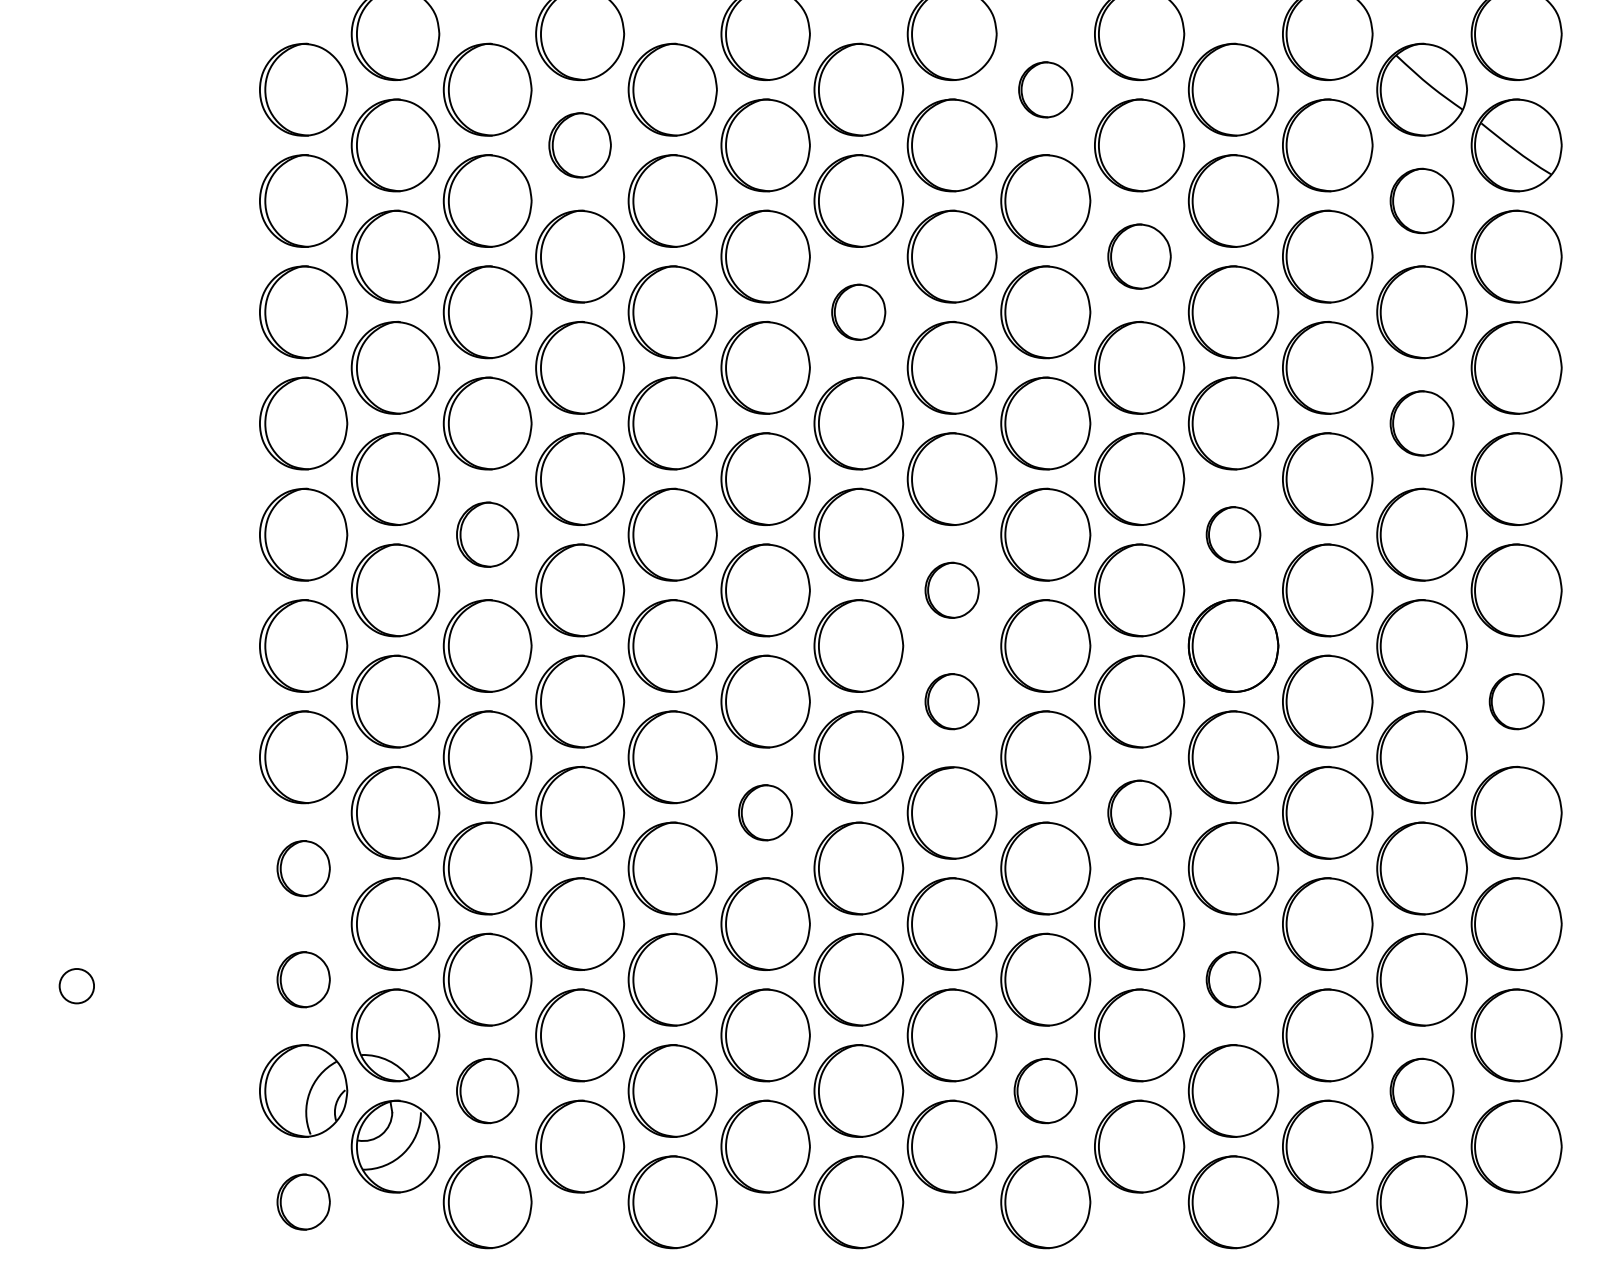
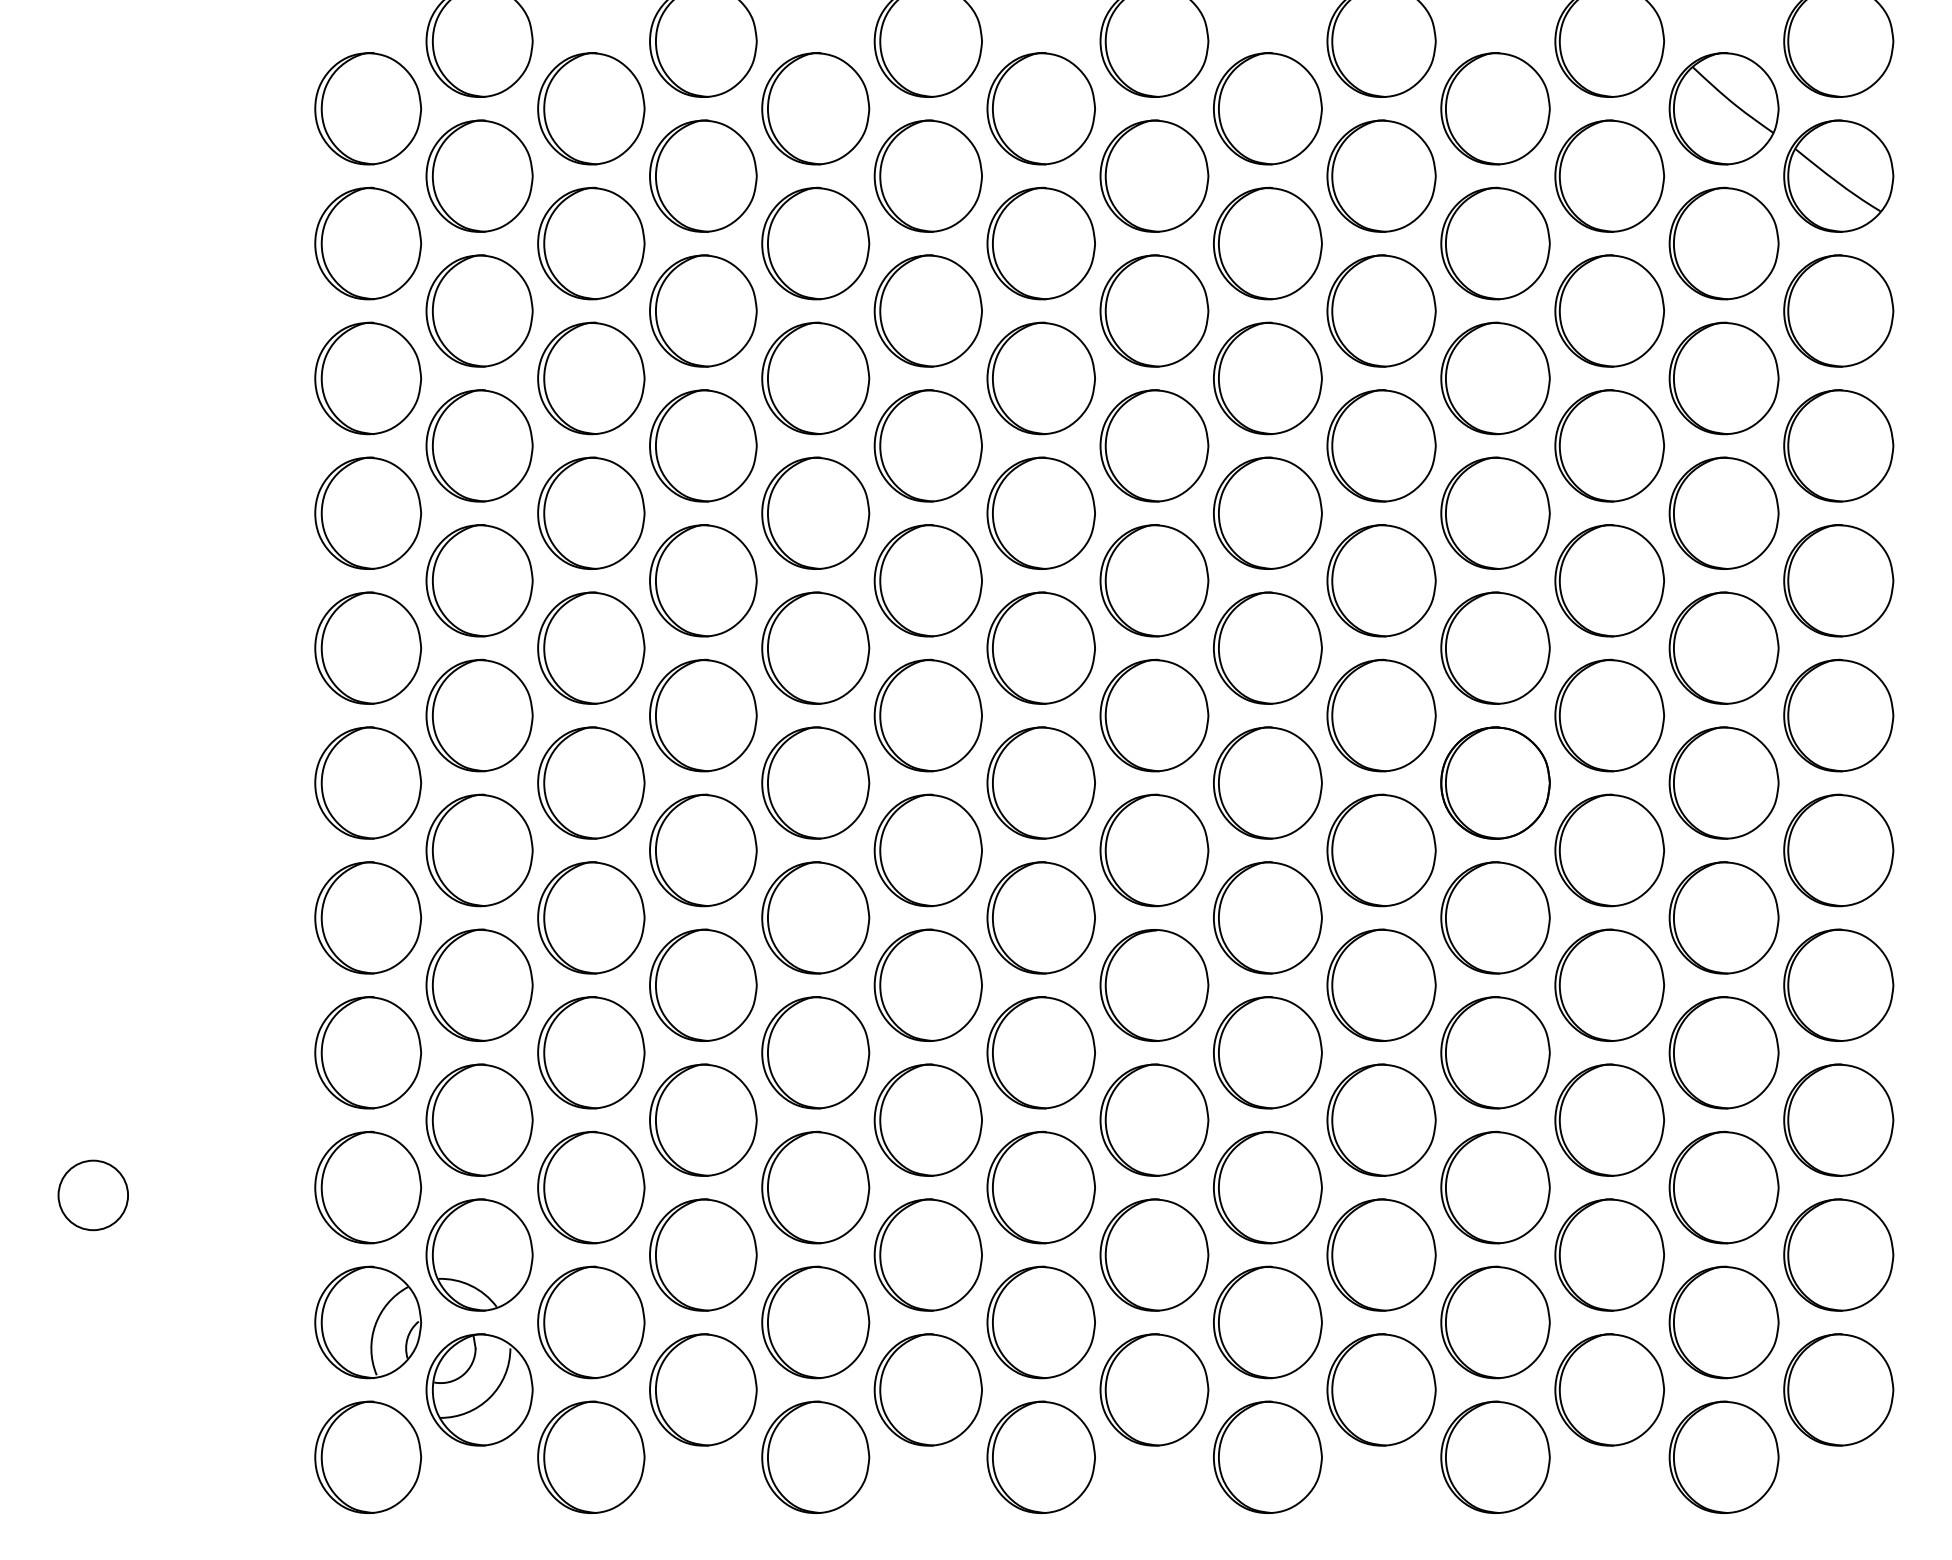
part: (1045, 89) -> (1267, 108), size x1.67
part: (580, 144) -> (703, 175), size x1.43
part: (1421, 200) -> (1723, 243), size x1.43
part: (1139, 256) -> (1381, 310), size x1.43
part: (858, 312) -> (1040, 378), size x1.67
part: (1421, 422) -> (1723, 512), size x1.43
part: (487, 534) -> (591, 647), size x1.43
part: (1233, 534) -> (1495, 647), size x1.67
part: (952, 590) -> (1154, 715), size x1.67
part: (952, 701) -> (1154, 850), size x1.67
part: (1516, 701) -> (1838, 850), size x1.67
part: (764, 812) -> (927, 984), size x1.67
part: (1139, 812) -> (1381, 984), size x1.43
part: (303, 868) -> (368, 1052), size x1.67
part: (303, 979) -> (368, 1187), size x1.67
part: (1233, 979) -> (1495, 1187), size x1.67
circle: (77, 986) -> (93, 1195), size x1.67
part: (487, 1091) -> (591, 1322), size x1.43
part: (1045, 1091) -> (1267, 1322), size x1.43
part: (1421, 1091) -> (1723, 1322), size x1.43
part: (303, 1201) -> (368, 1456), size x1.67

